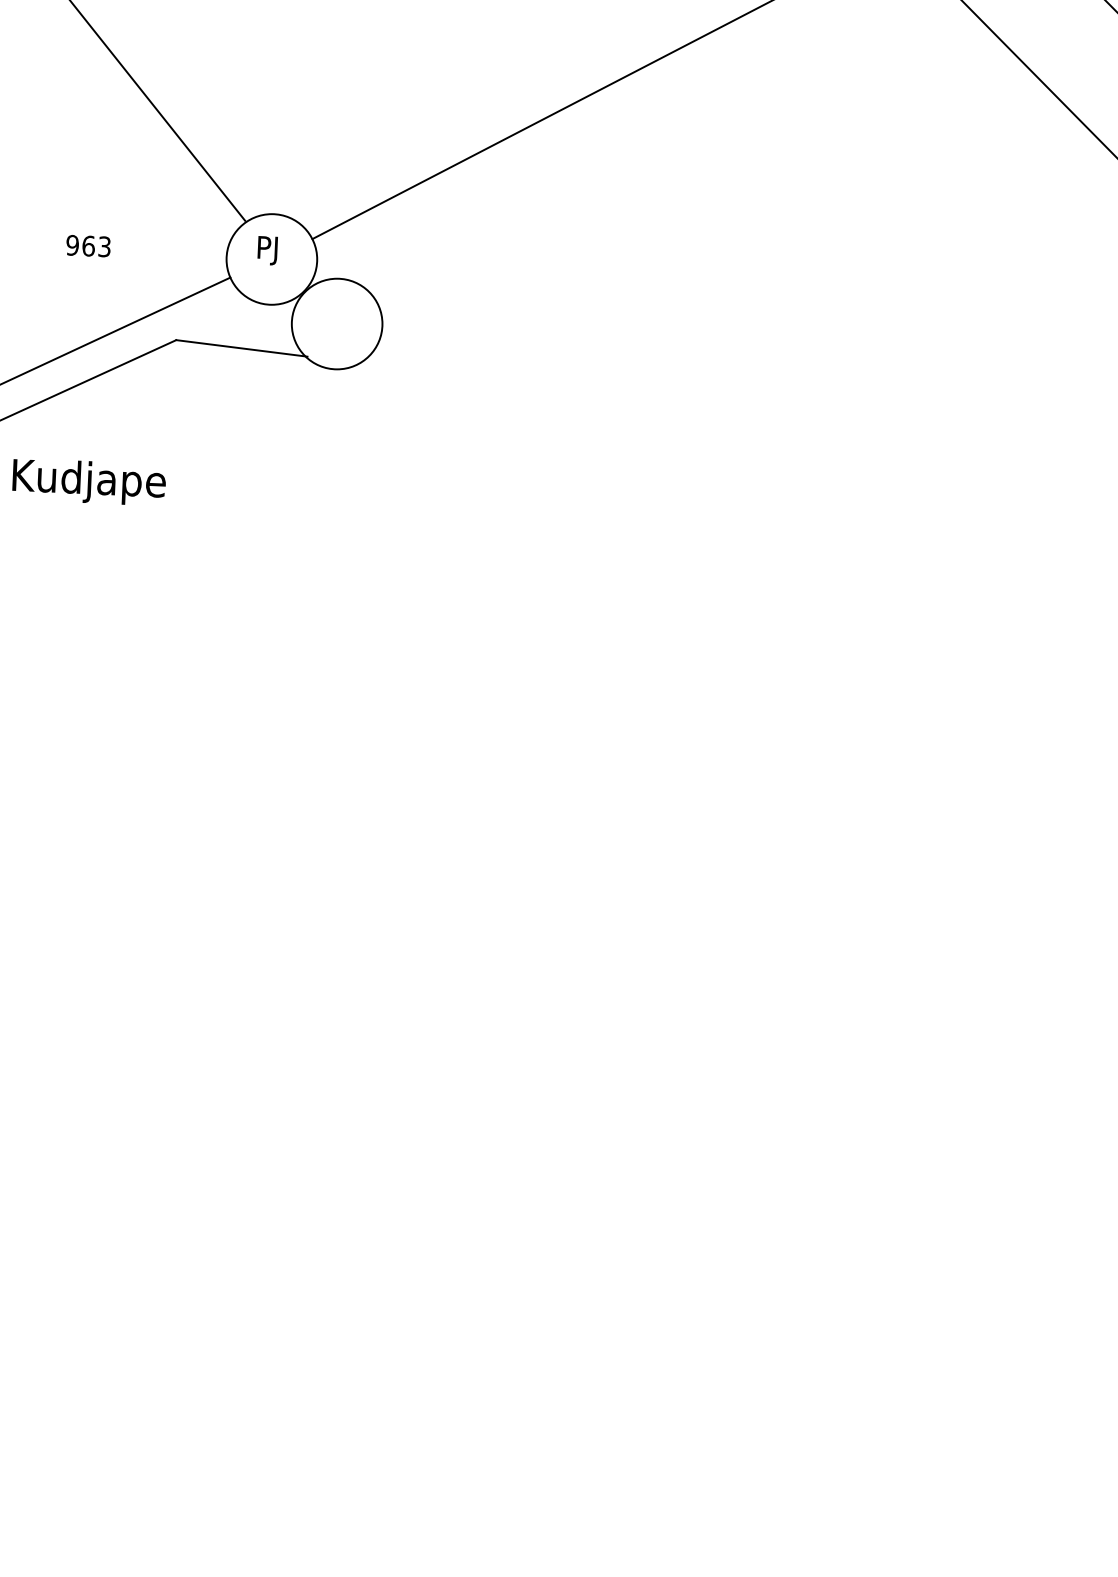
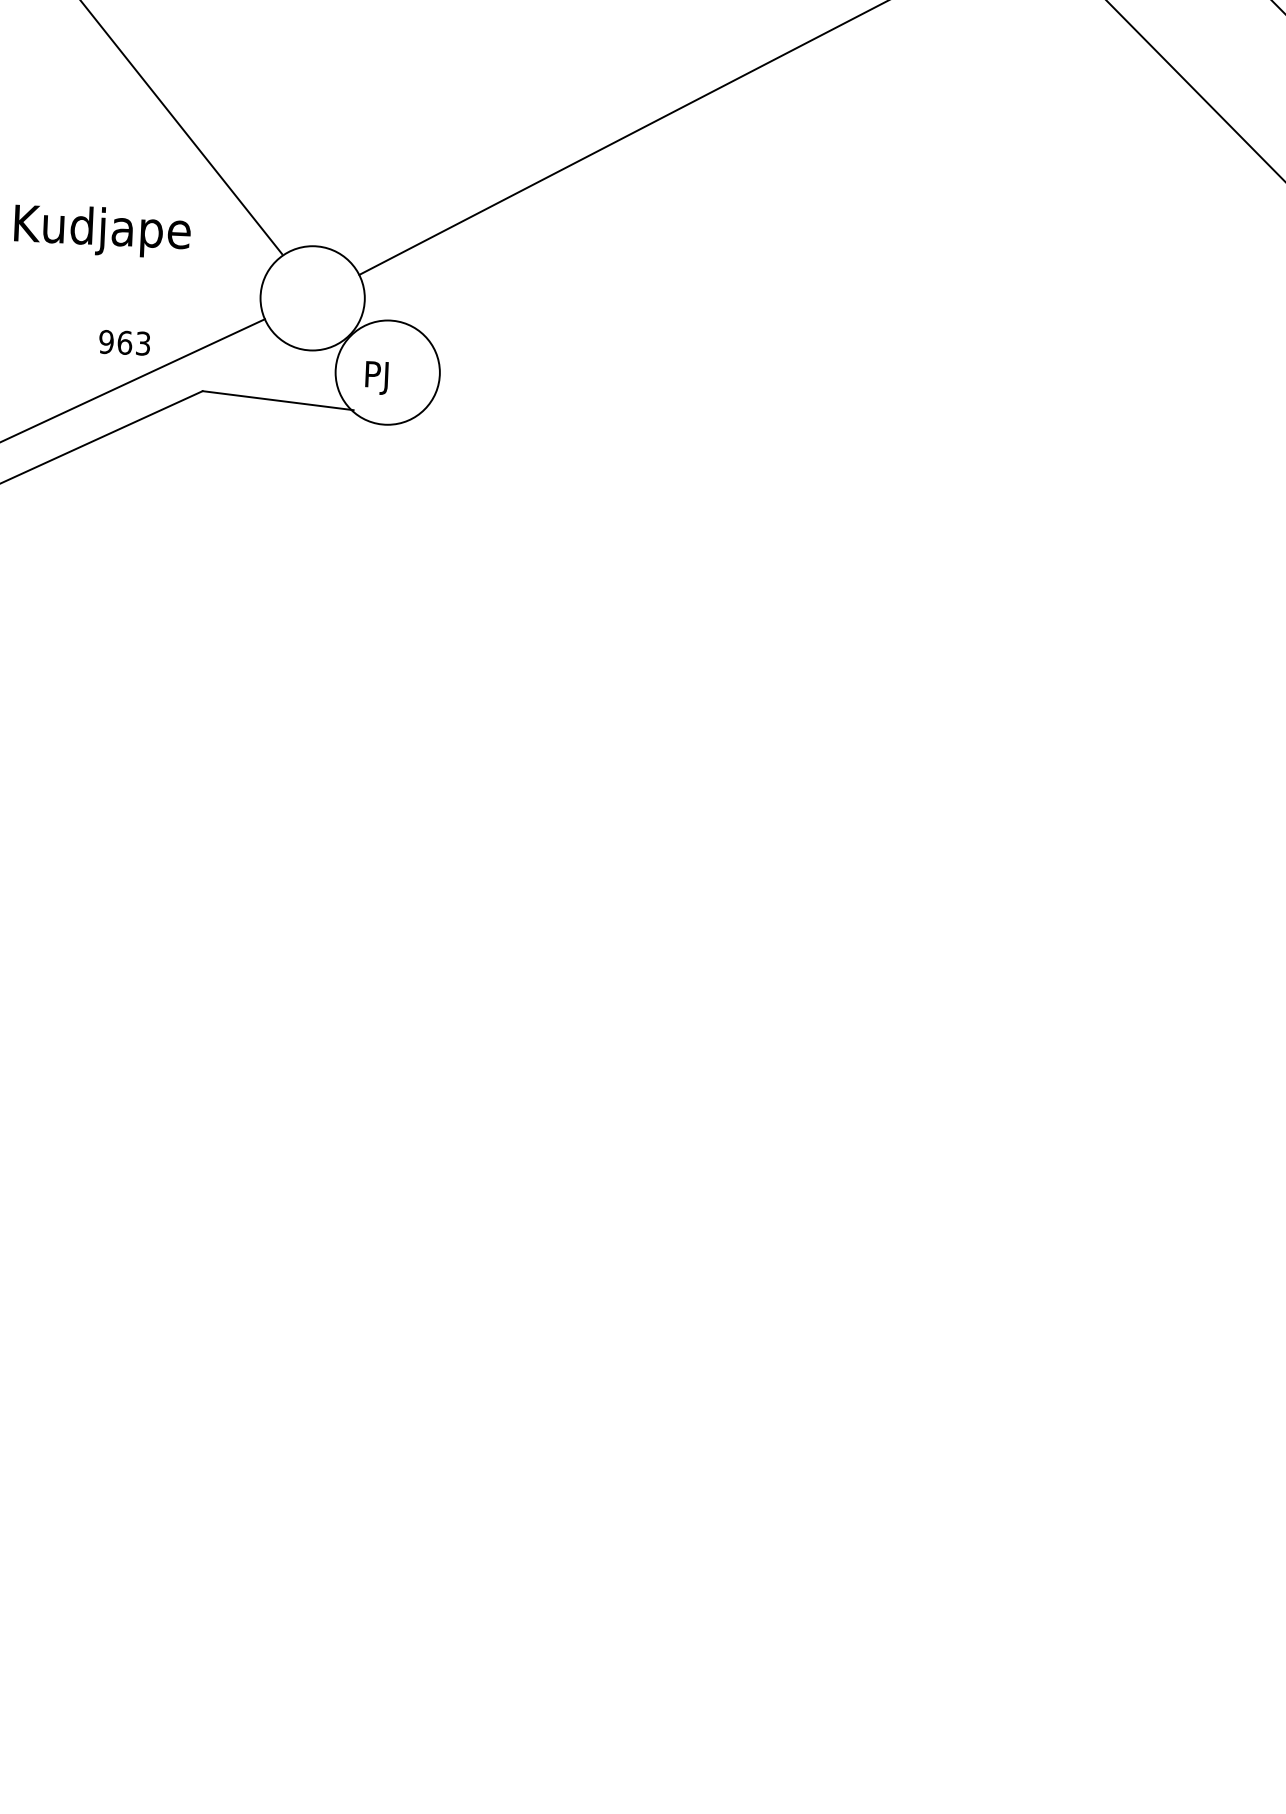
text: (88, 246) -> (124, 343), moved
text: (267, 250) -> (376, 377), moved
text: (88, 481) -> (101, 230), moved

